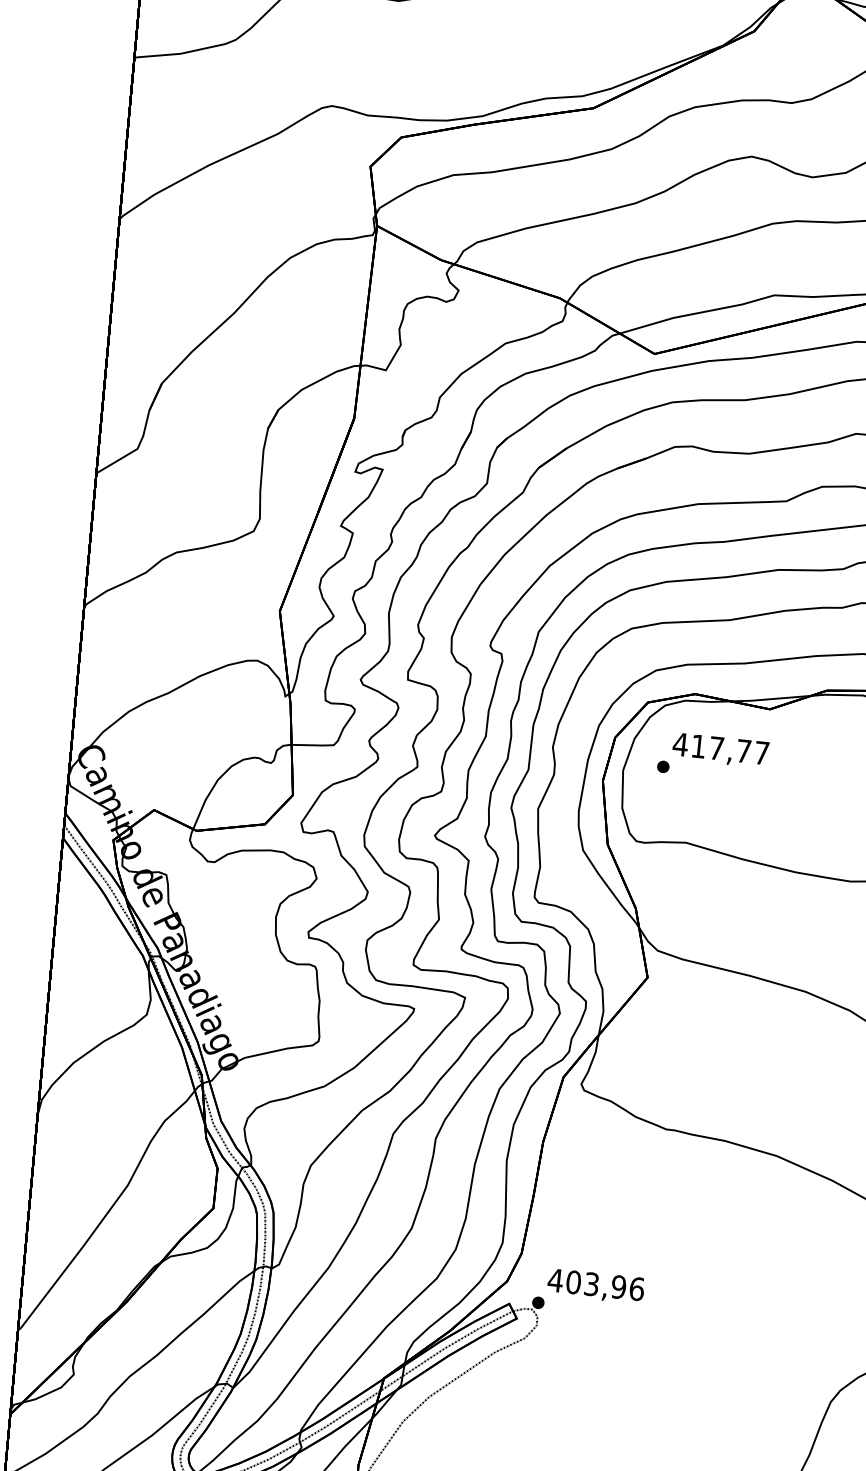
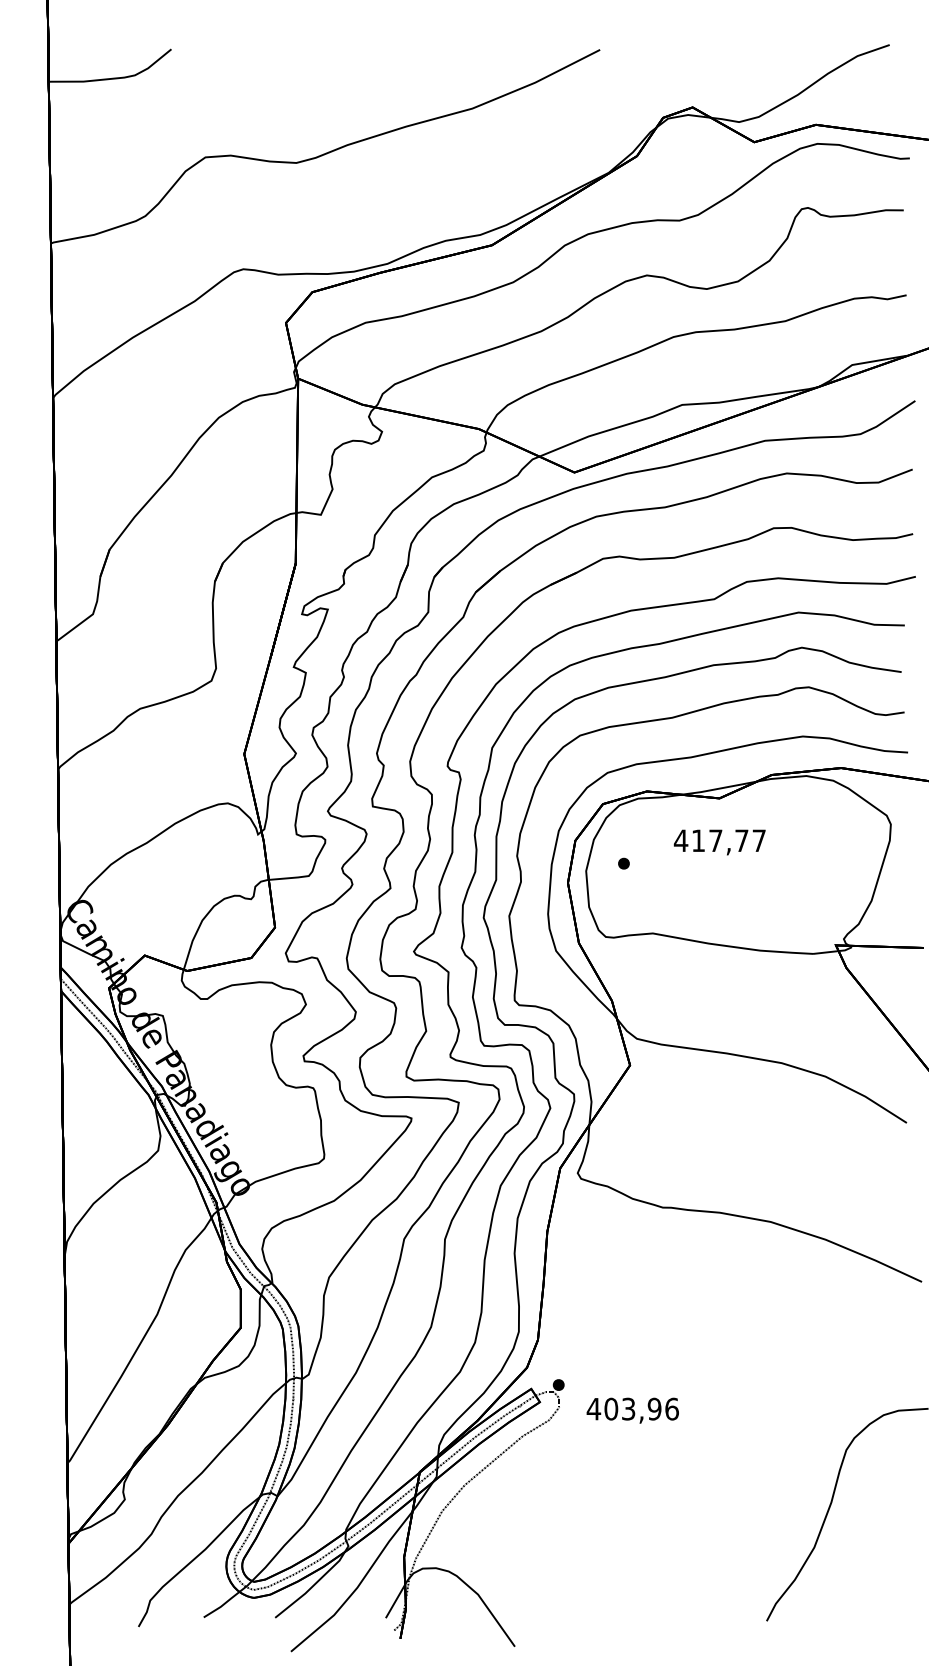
text: (720, 750) -> (719, 842), moved
text: (595, 1286) -> (632, 1410), moved

